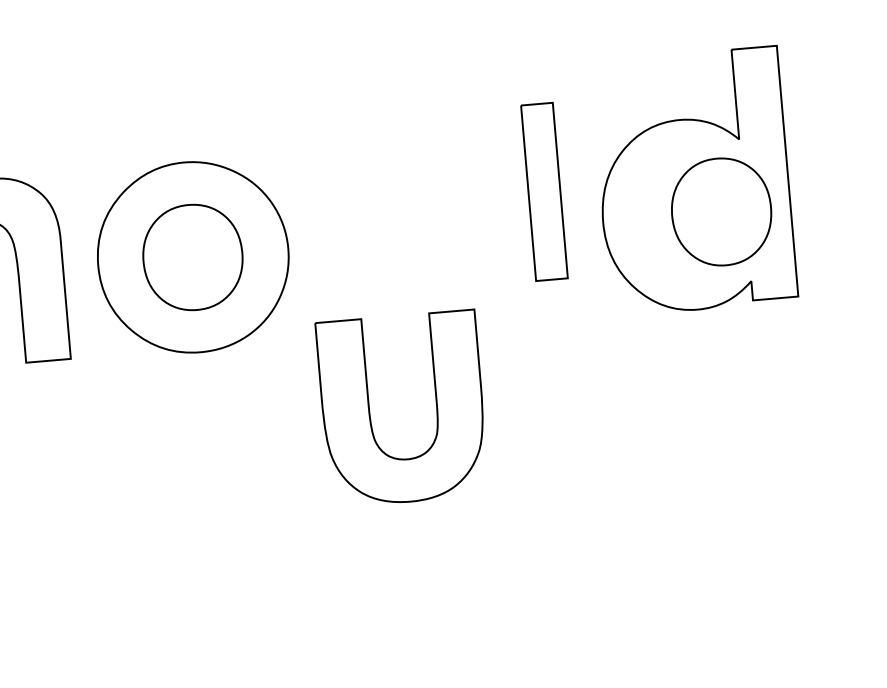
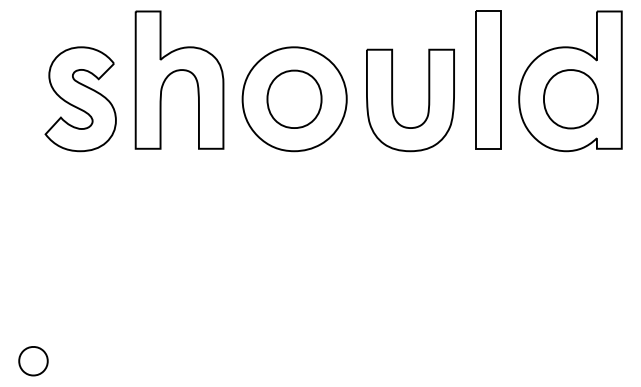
part: (544, 190) -> (488, 79), size x1.43
part: (720, 212) -> (570, 99), moved
part: (371, 411) -> (393, 100), moved

